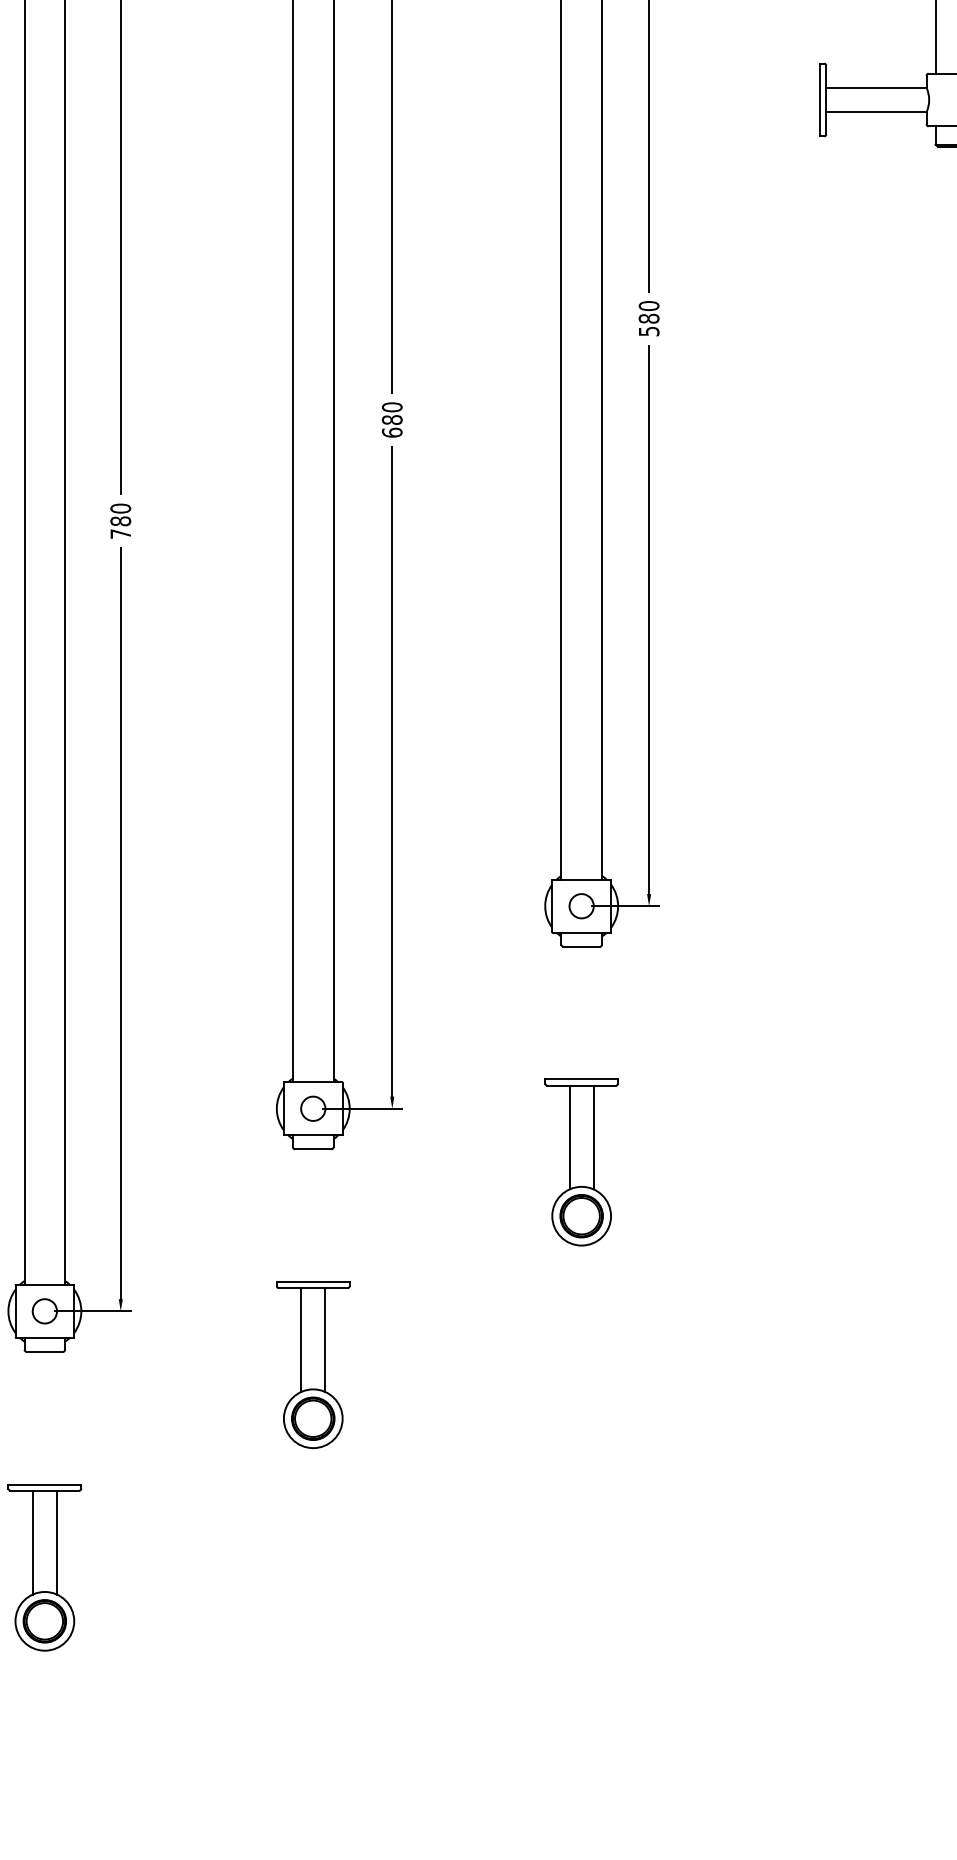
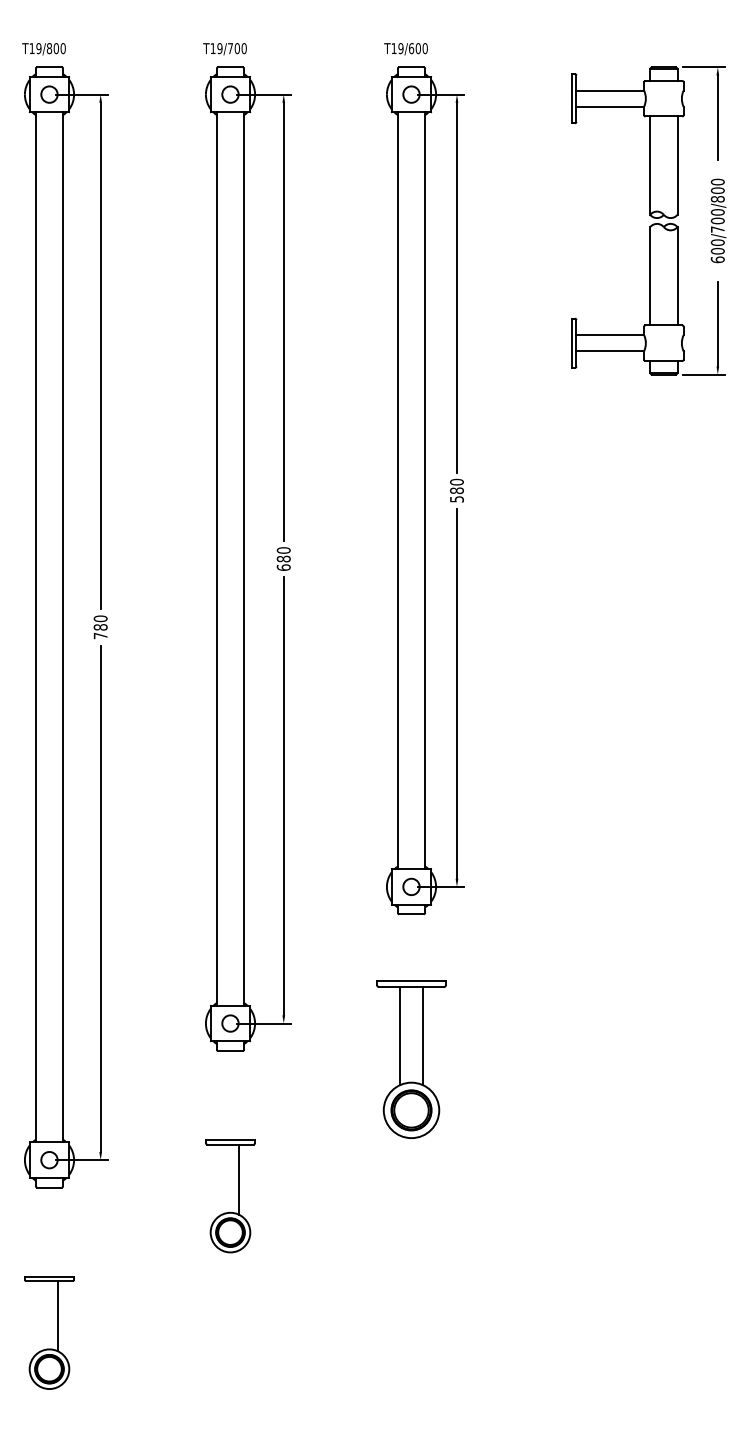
part: (581, 1162) -> (411, 1059), size x1.4
line: (301, 1340) -> (222, 1179), removed
line: (33, 1543) -> (41, 1316), removed

